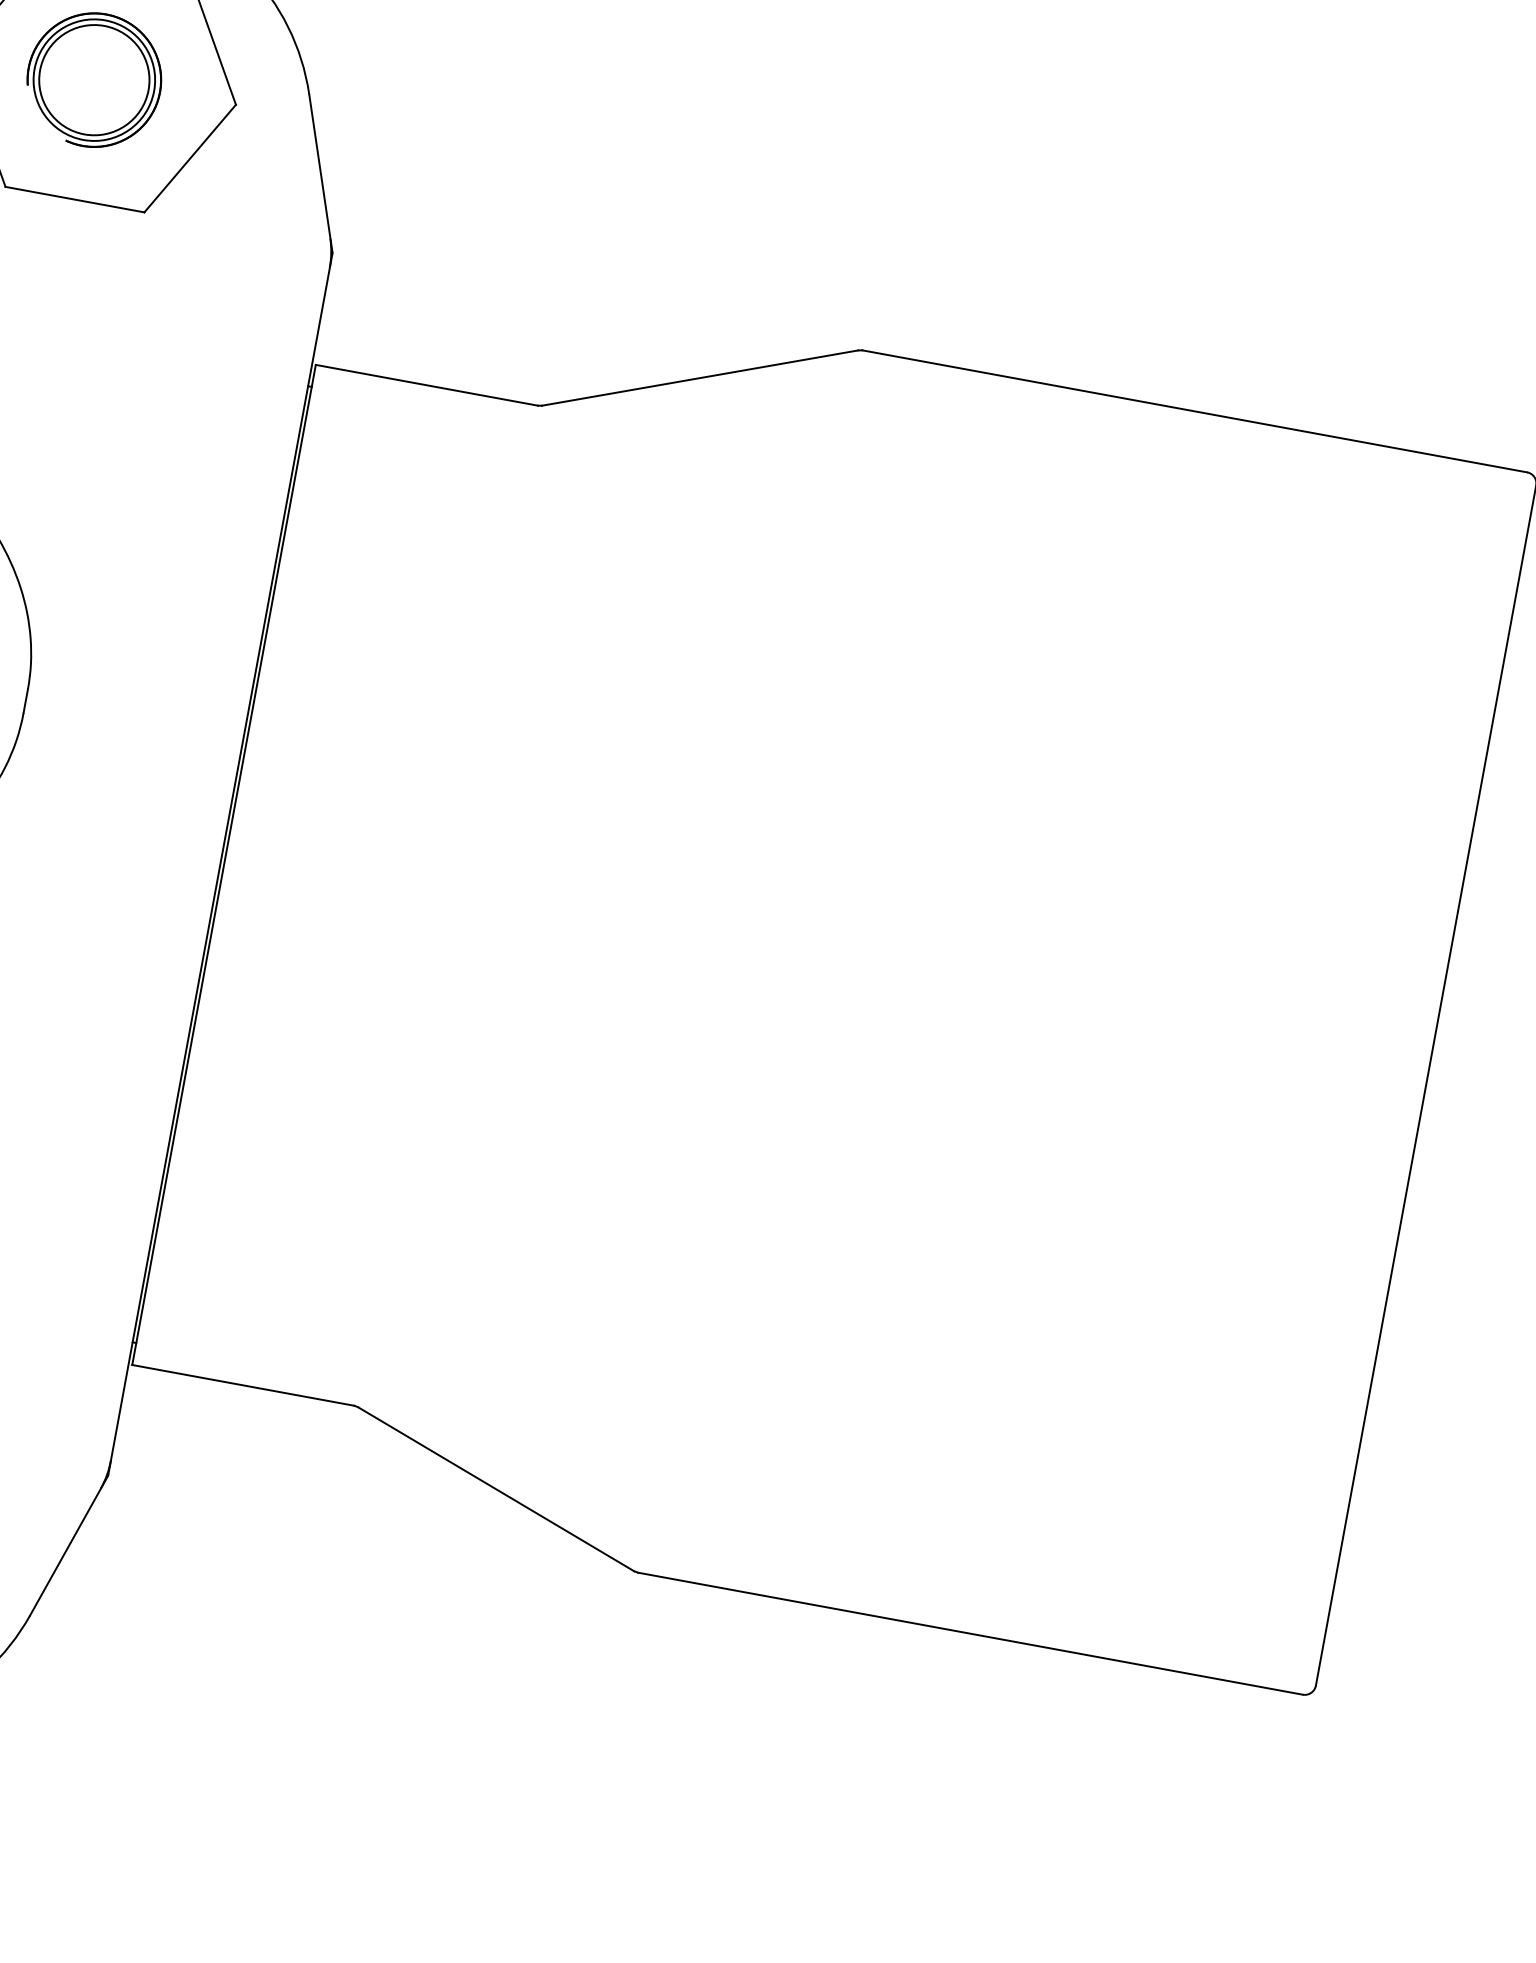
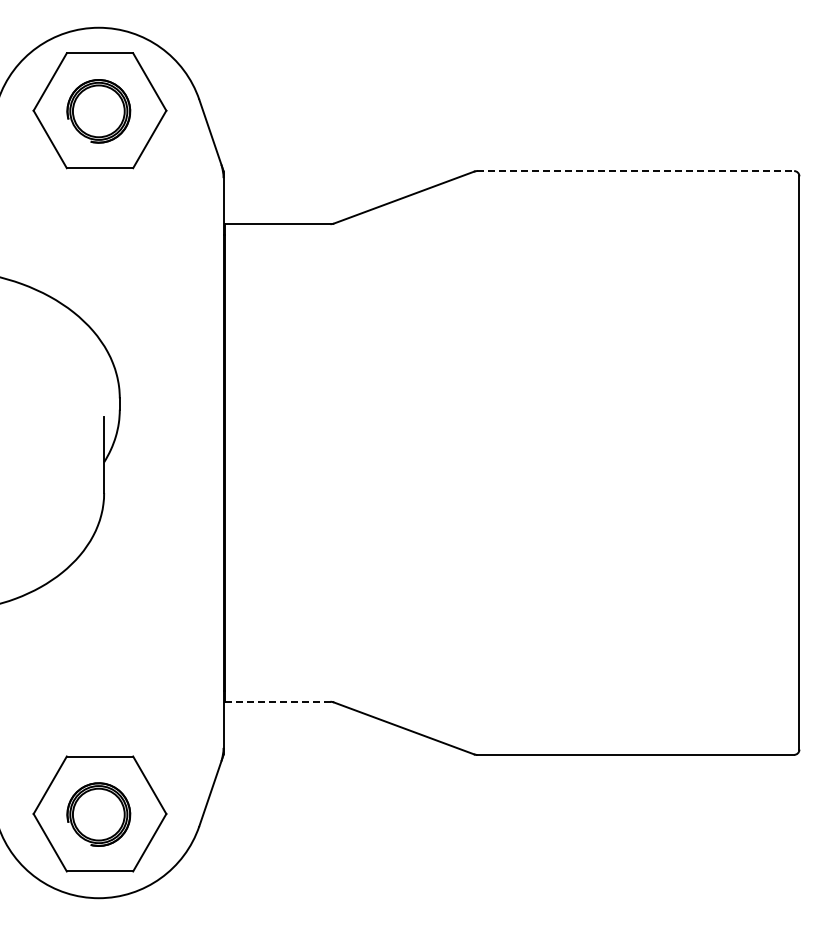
line: (1194, 412) -> (635, 171), solid -> dashed
line: (243, 1384) -> (278, 701), solid -> dashed

